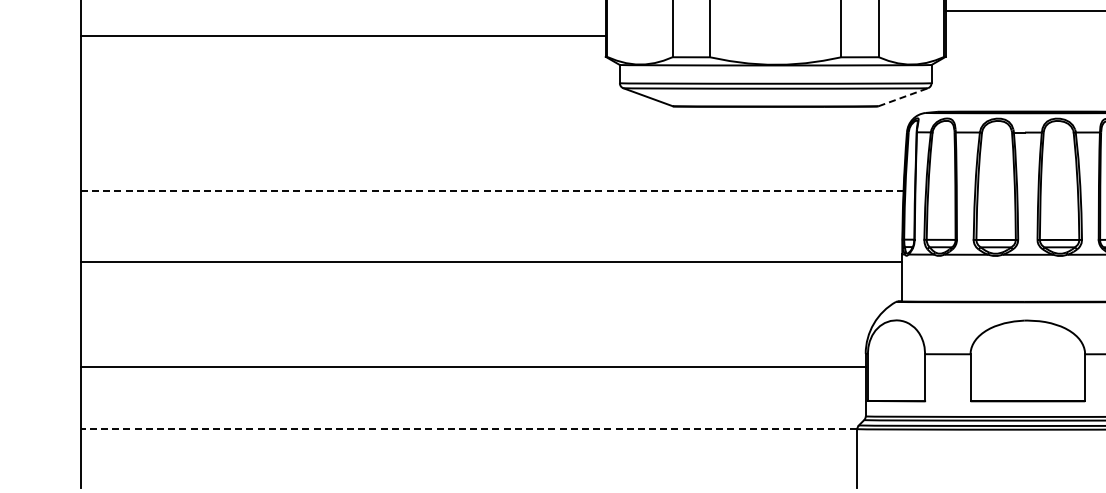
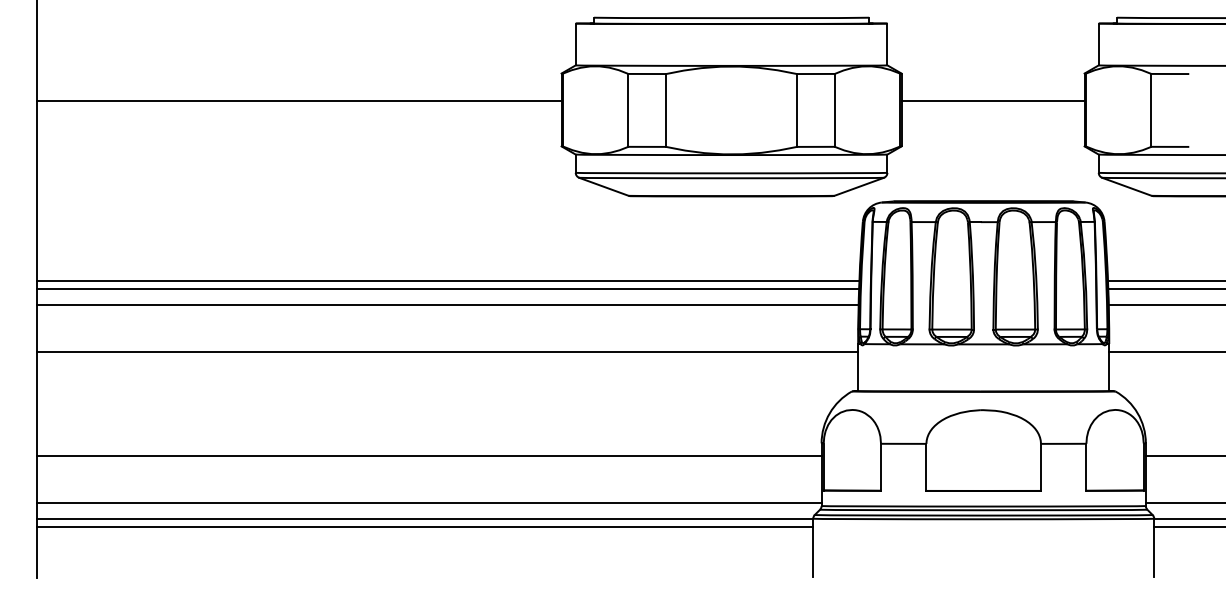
line: (342, 35) -> (298, 100), moved
line: (903, 96) -> (859, 186), dashed -> solid
line: (492, 190) -> (448, 280), dashed -> solid
line: (491, 198) -> (447, 288), added
line: (491, 214) -> (447, 304), added
line: (472, 413) -> (428, 503), added
line: (468, 428) -> (424, 518), dashed -> solid
line: (468, 436) -> (424, 526), added

